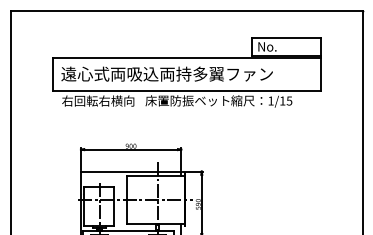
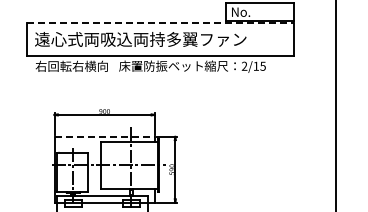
line: (187, 57) -> (161, 22), solid -> dashed
text: (270, 100) -> (244, 65), 1/15 -> 2/15
line: (131, 171) -> (105, 136), solid -> dashed

